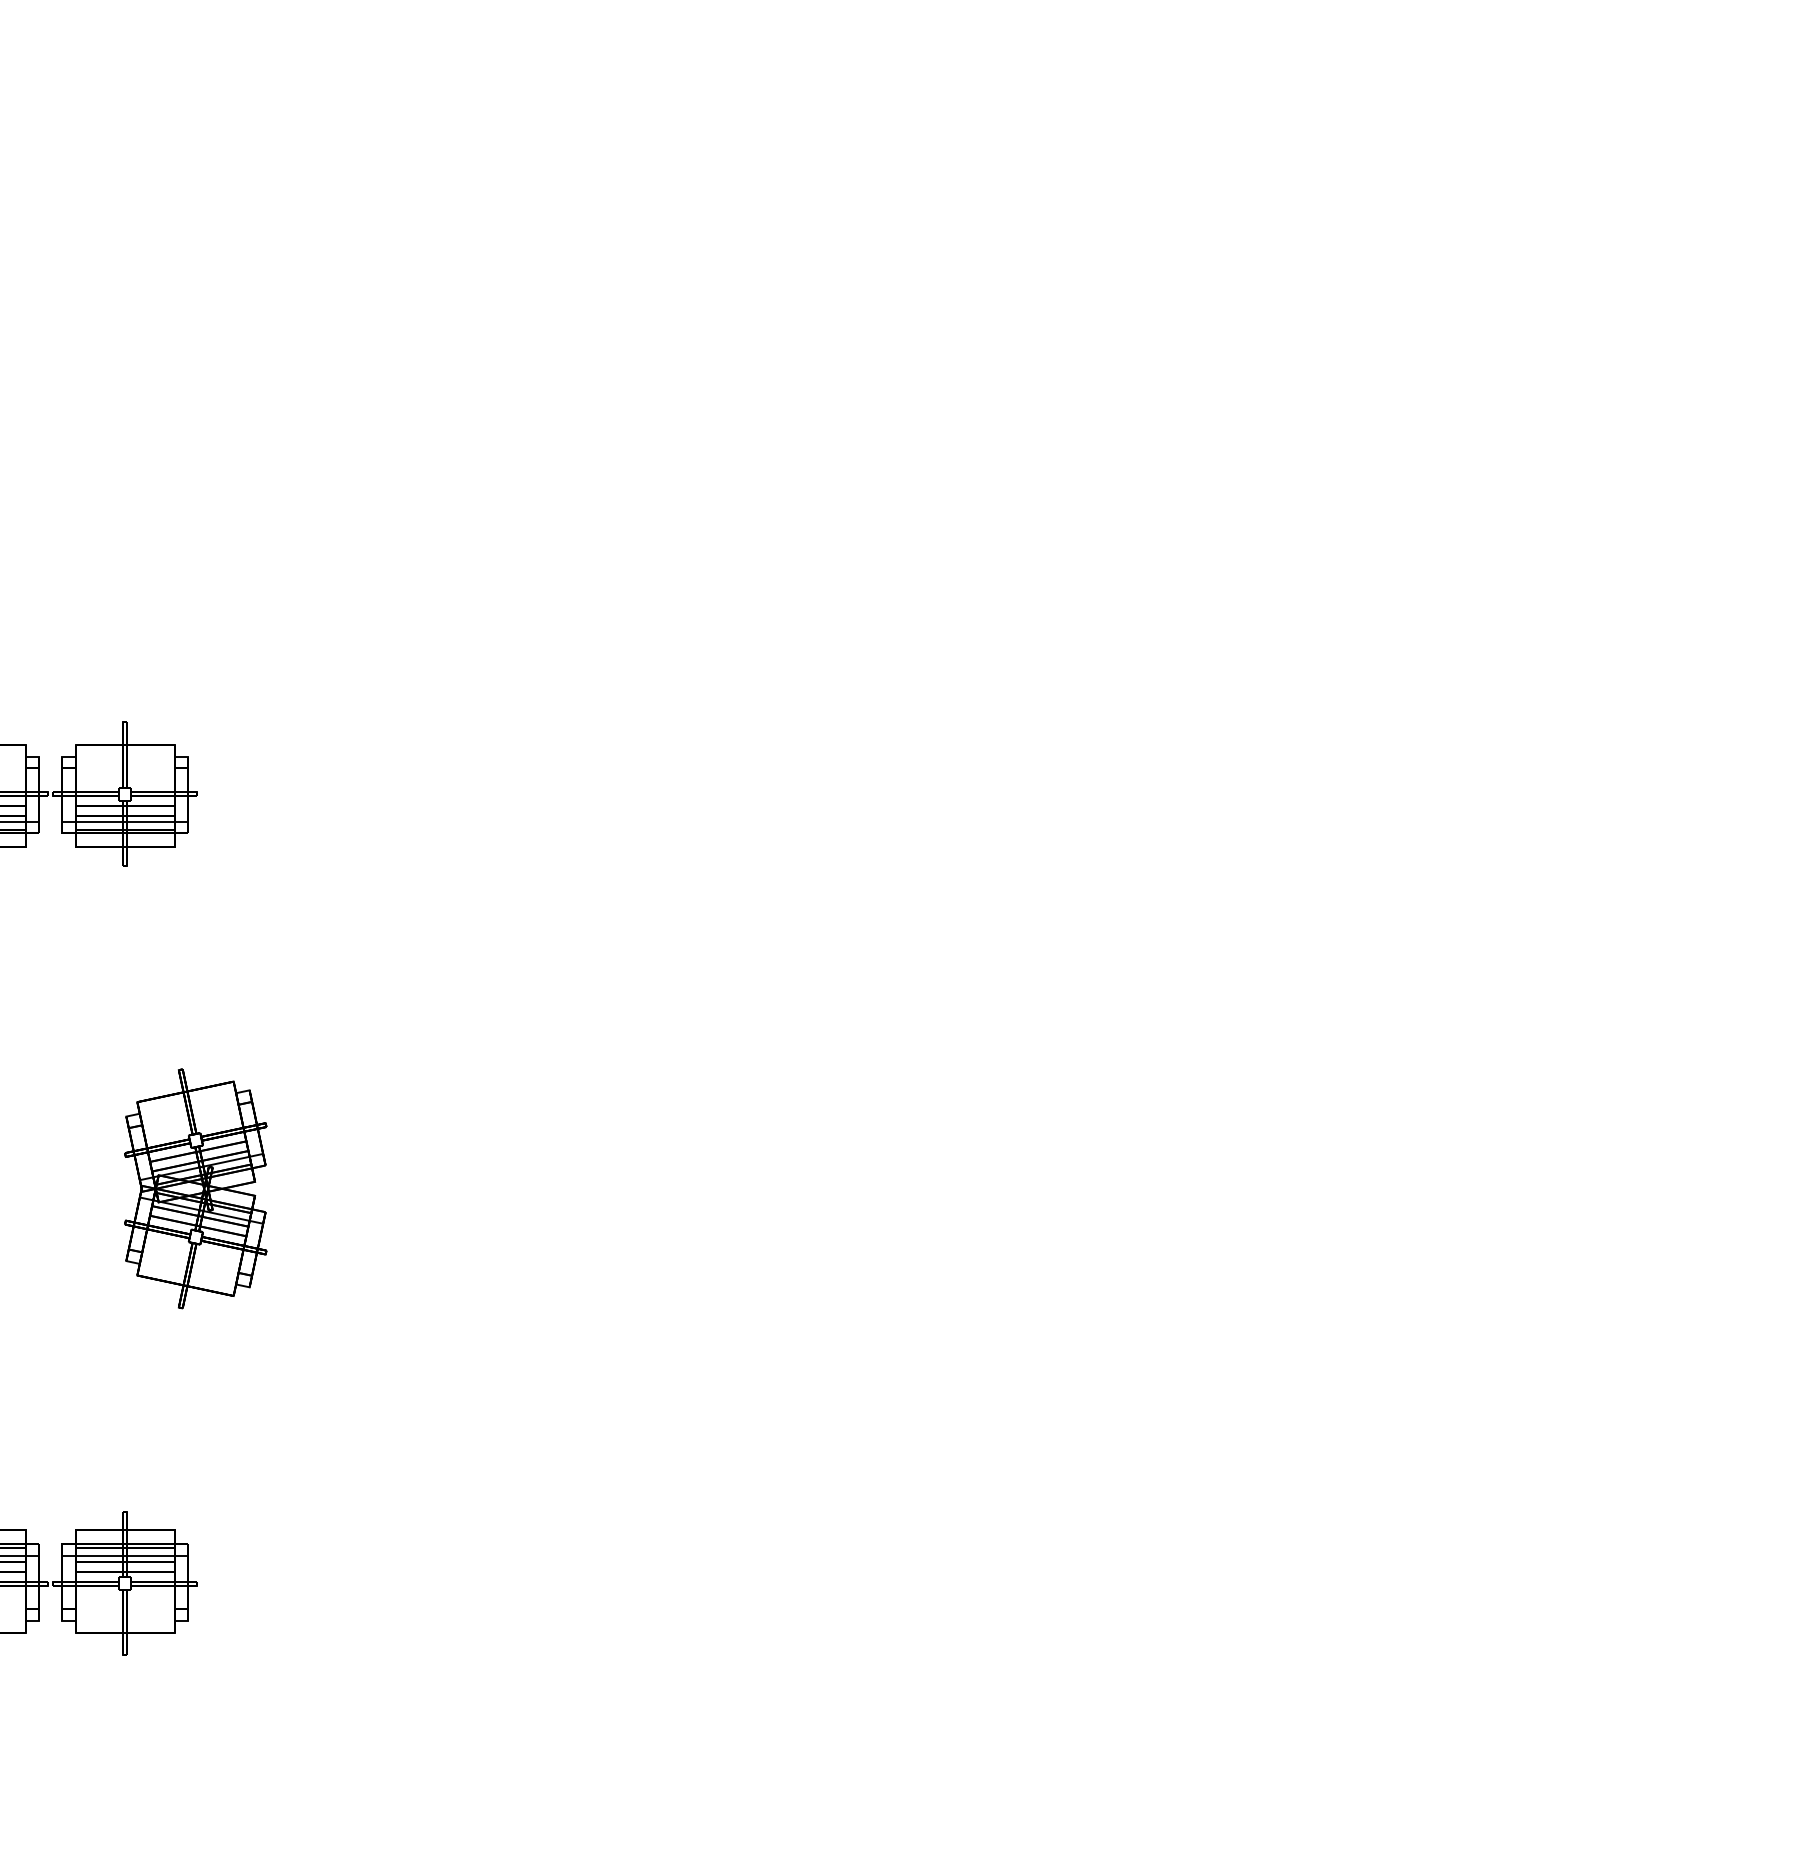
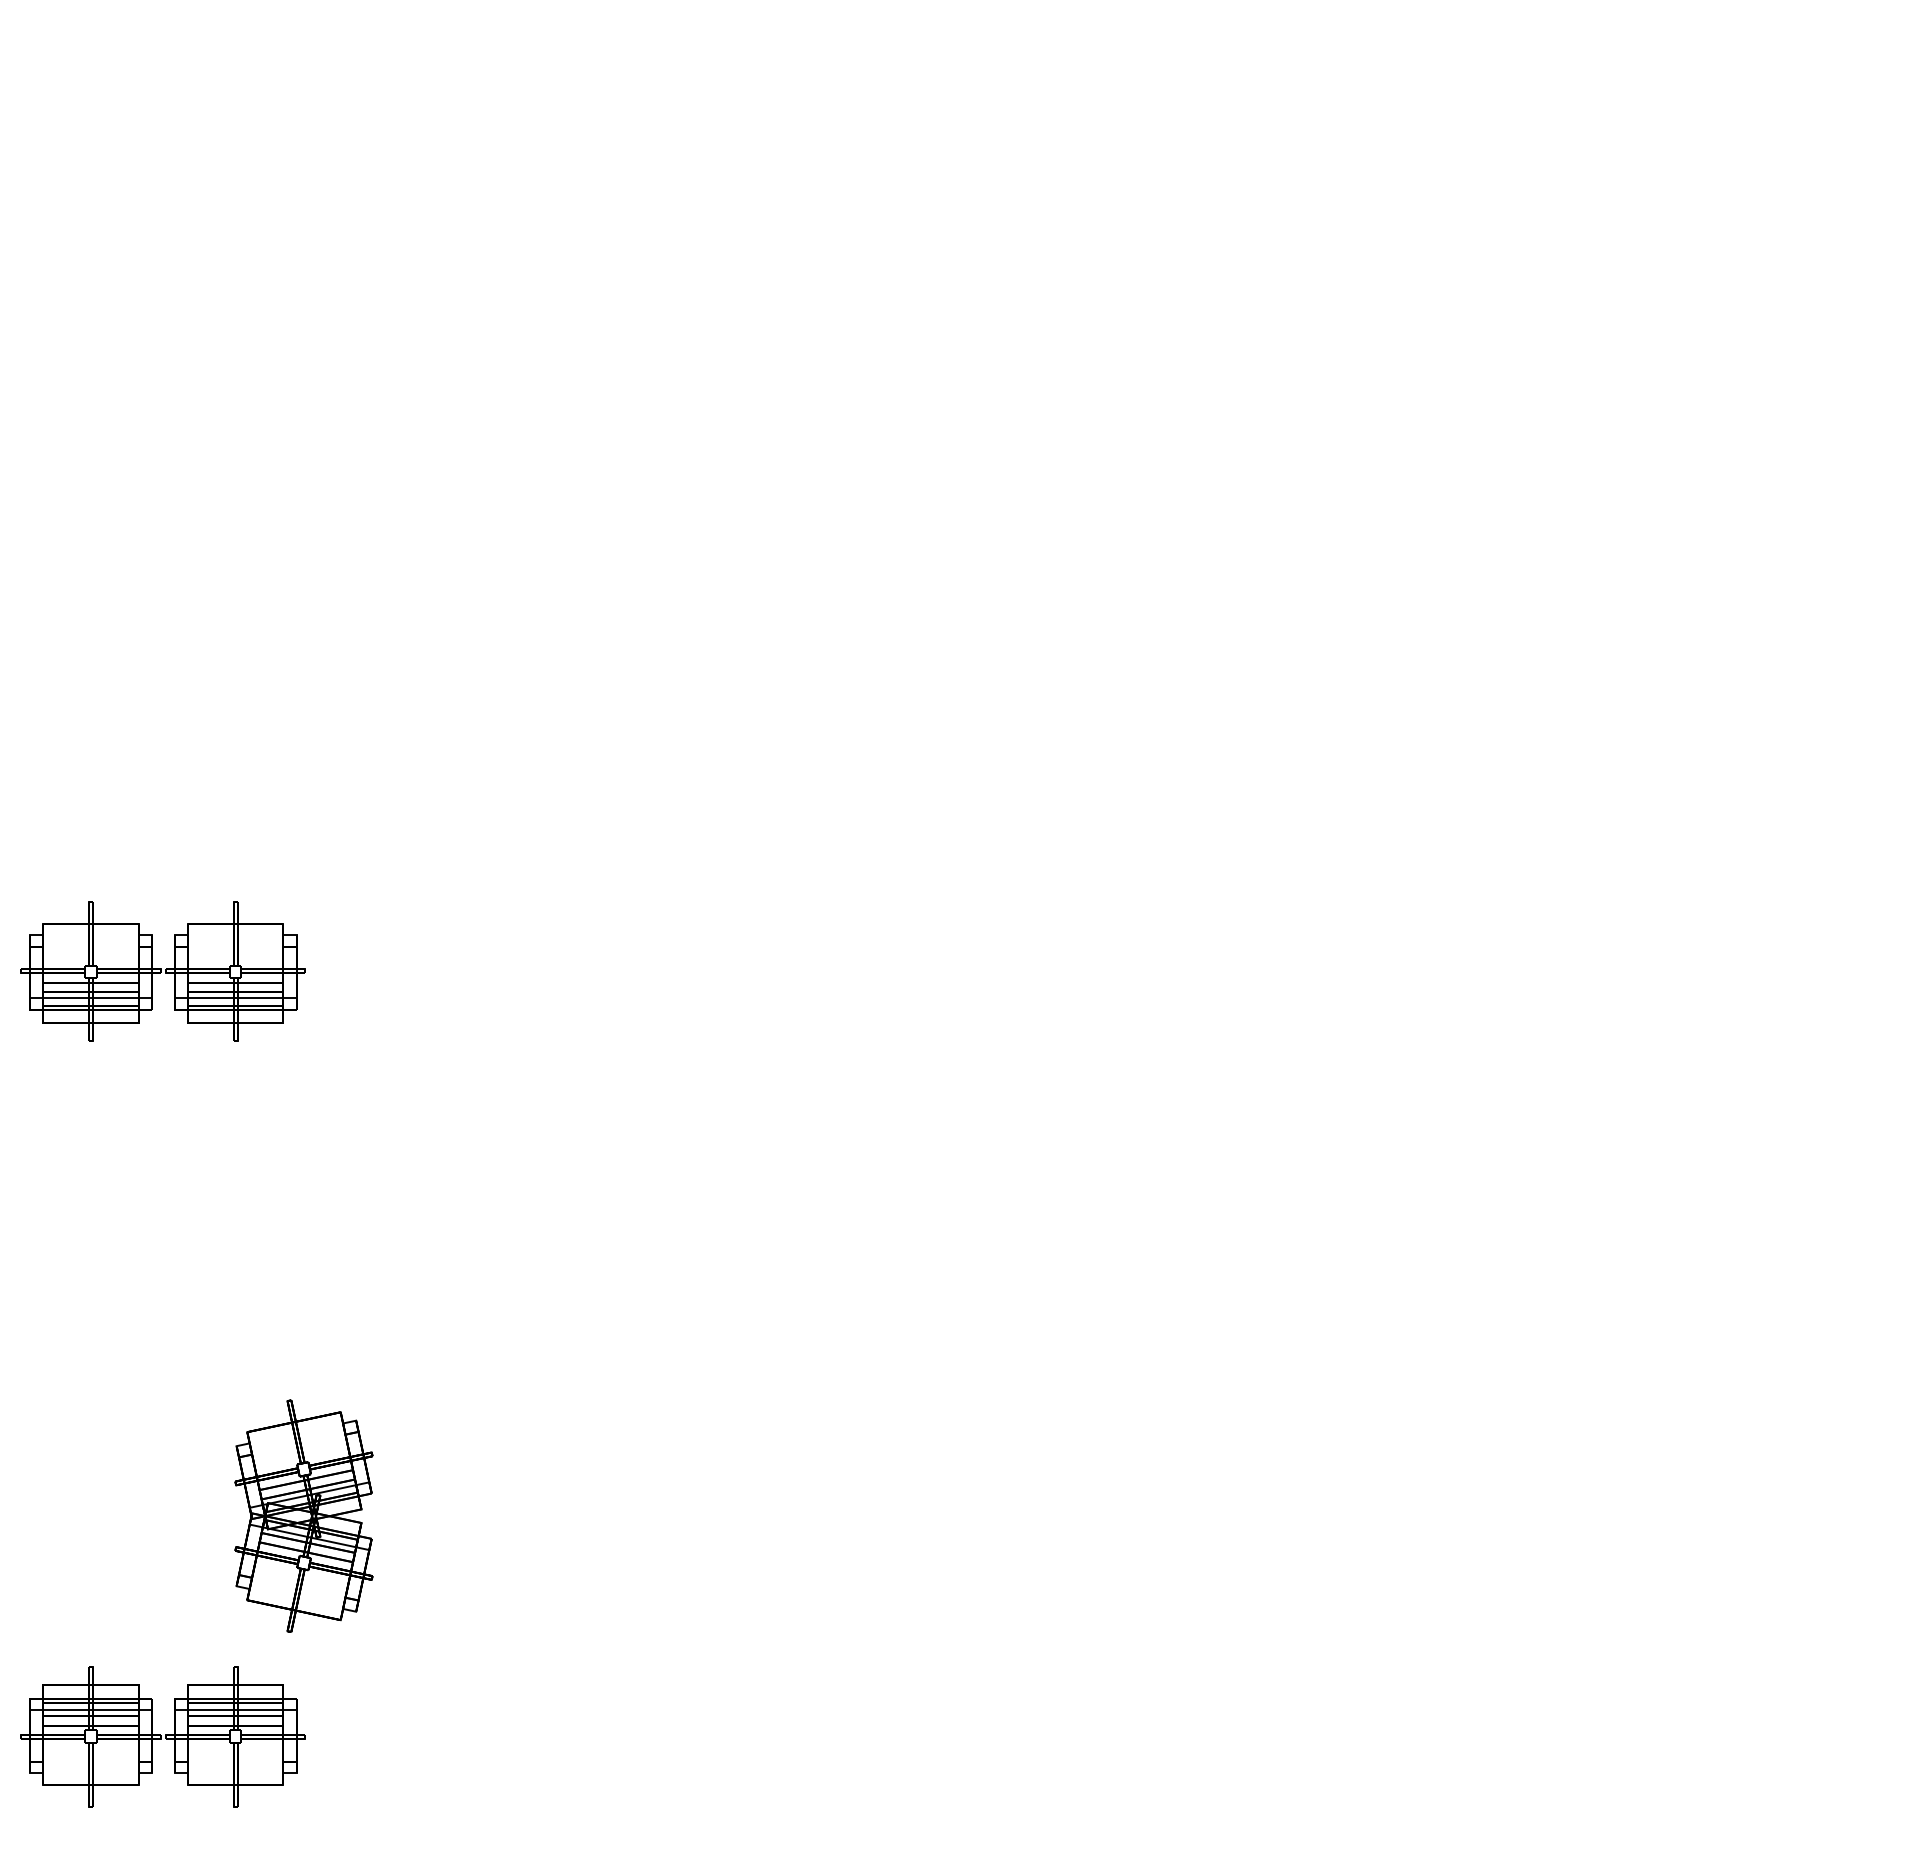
part: (195, 1188) -> (303, 1515), moved

